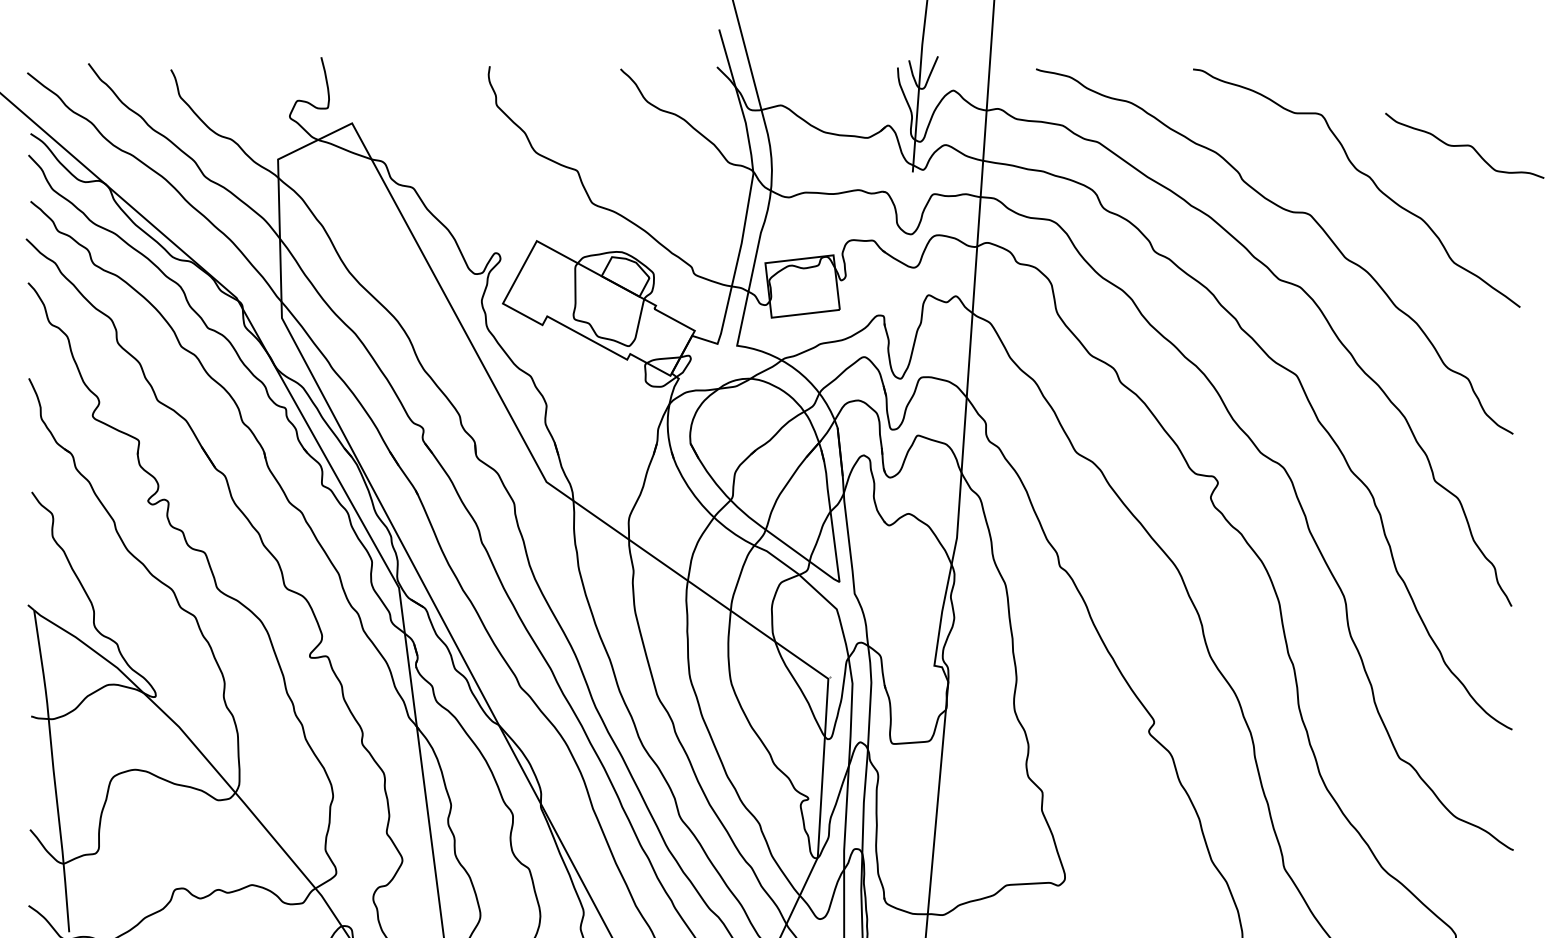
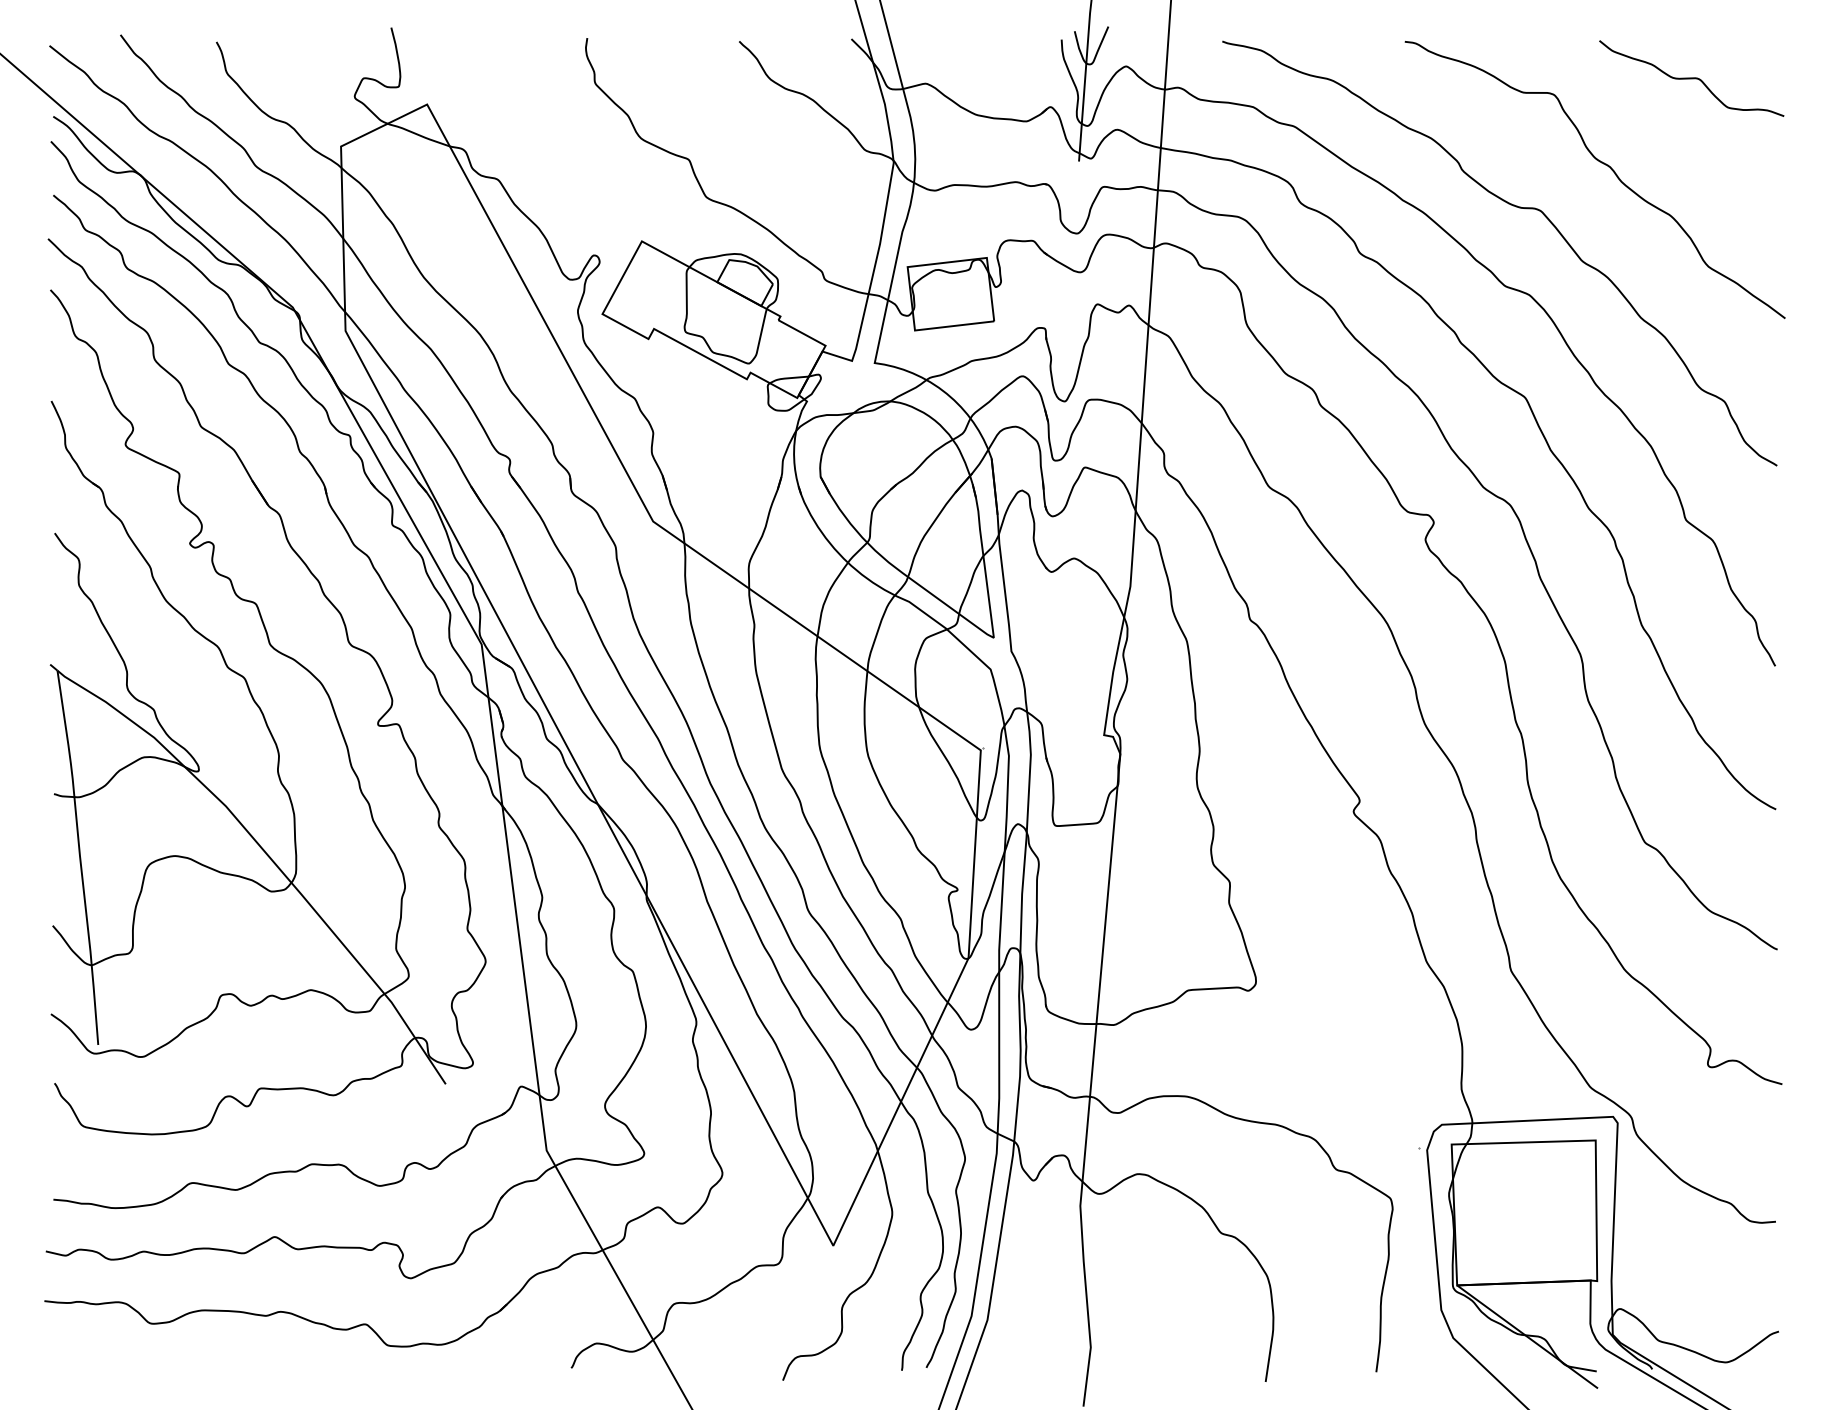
curve: (1464, 145) -> (1691, 78), moved

